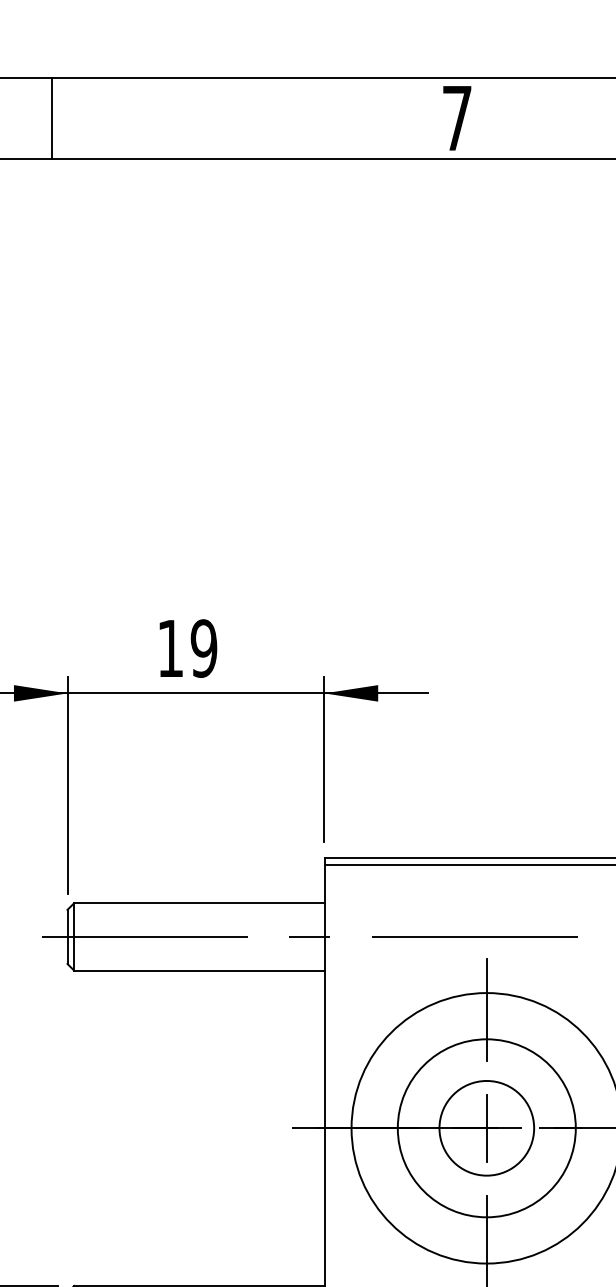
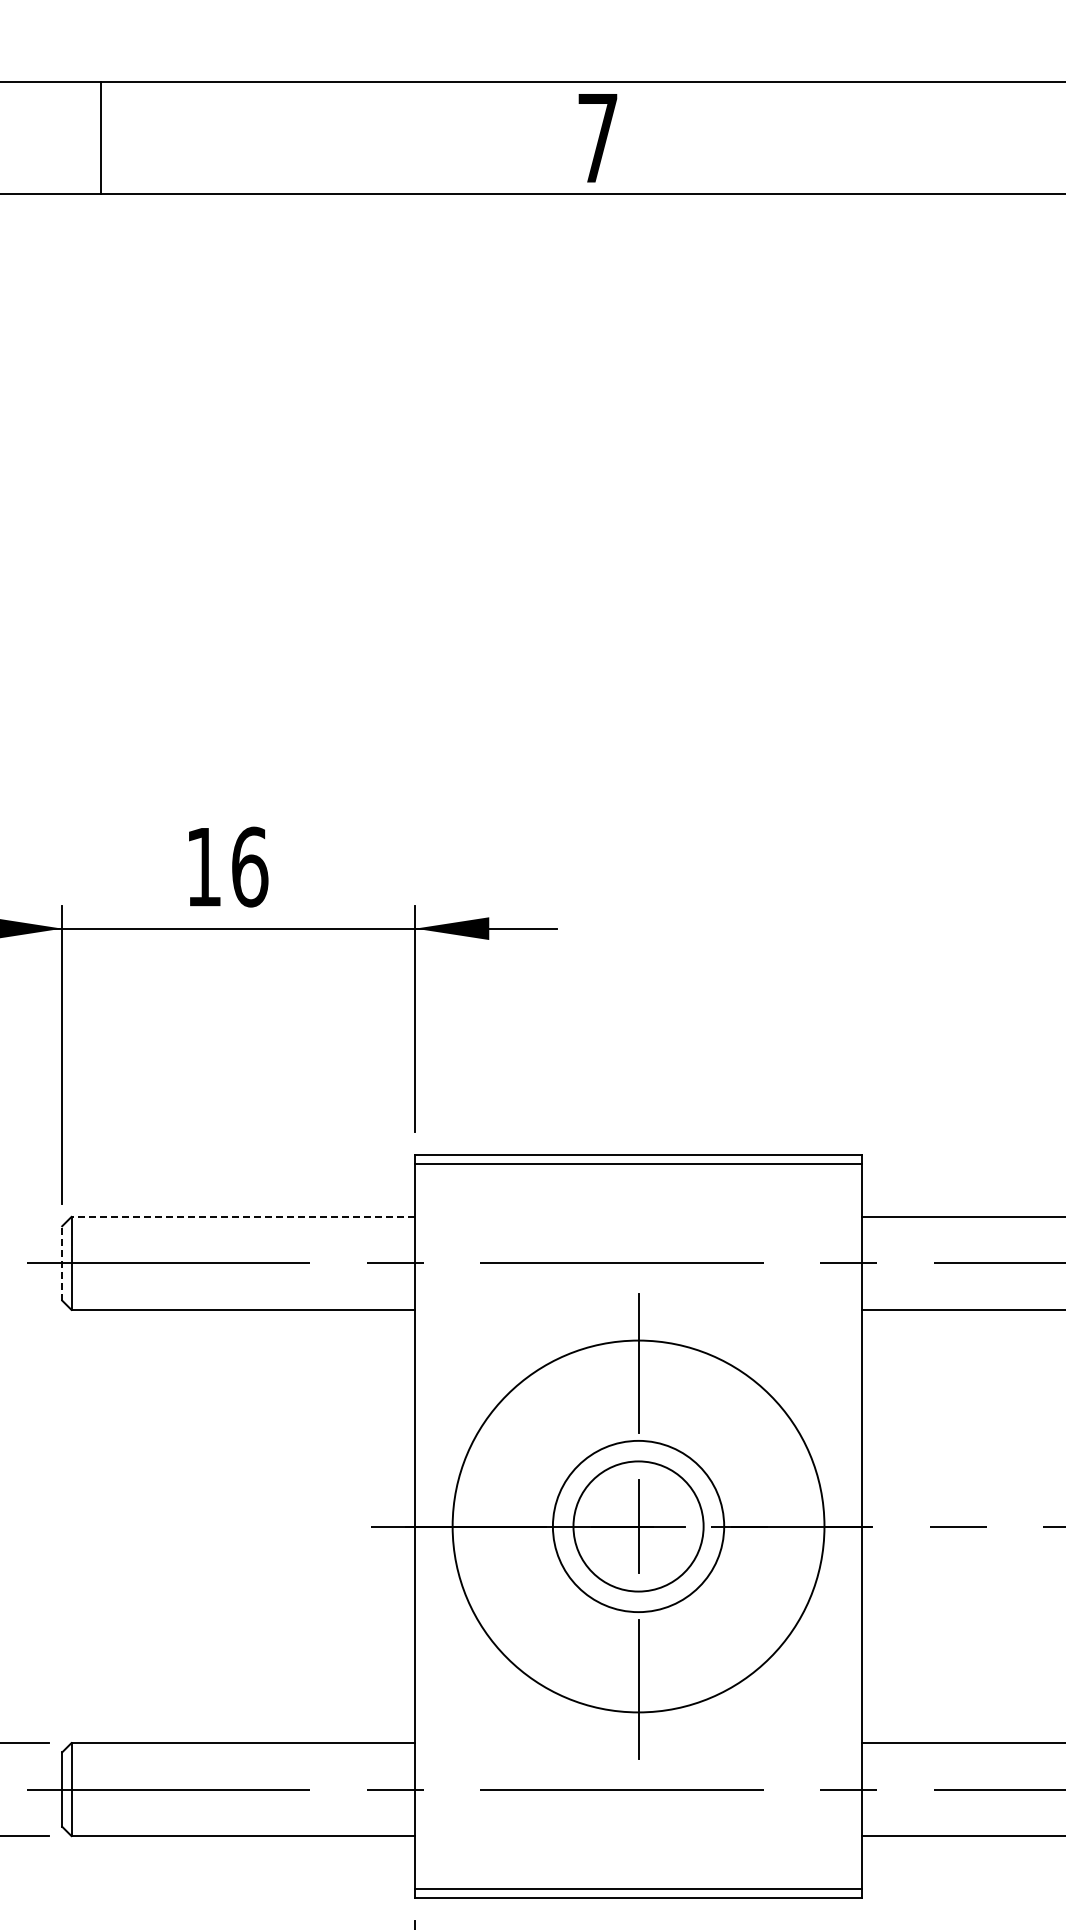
line: (52, 117) -> (101, 137), moved
text: (203, 648) -> (249, 866), 19 -> 16
line: (199, 902) -> (243, 1216), solid -> dashed
line: (67, 936) -> (62, 1262), solid -> dashed
circle: (486, 1128) -> (638, 1526), size x0.7

